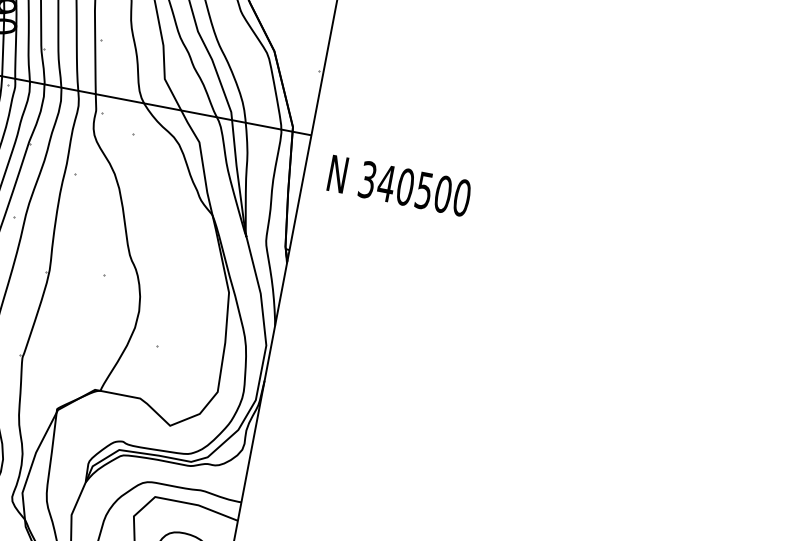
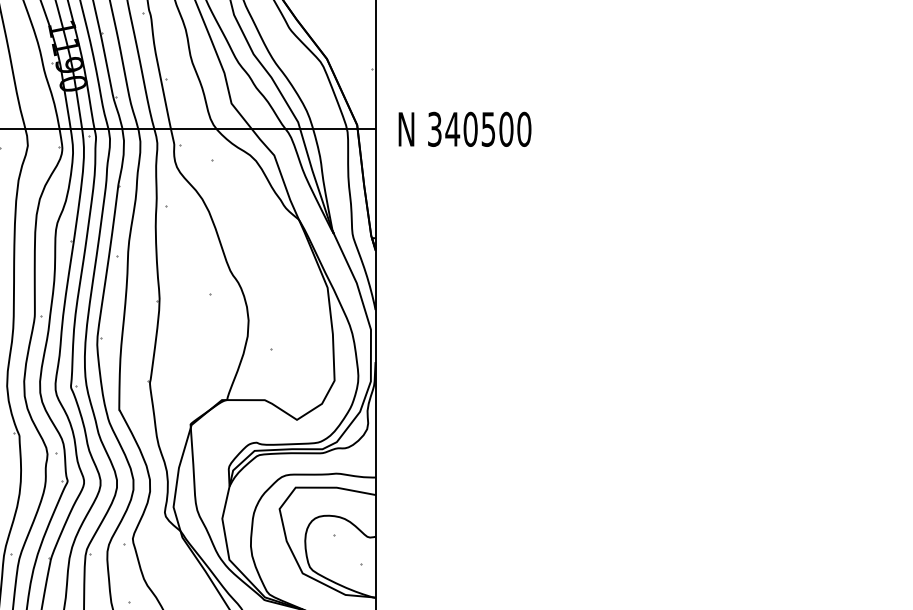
text: (399, 184) -> (464, 128), moved

